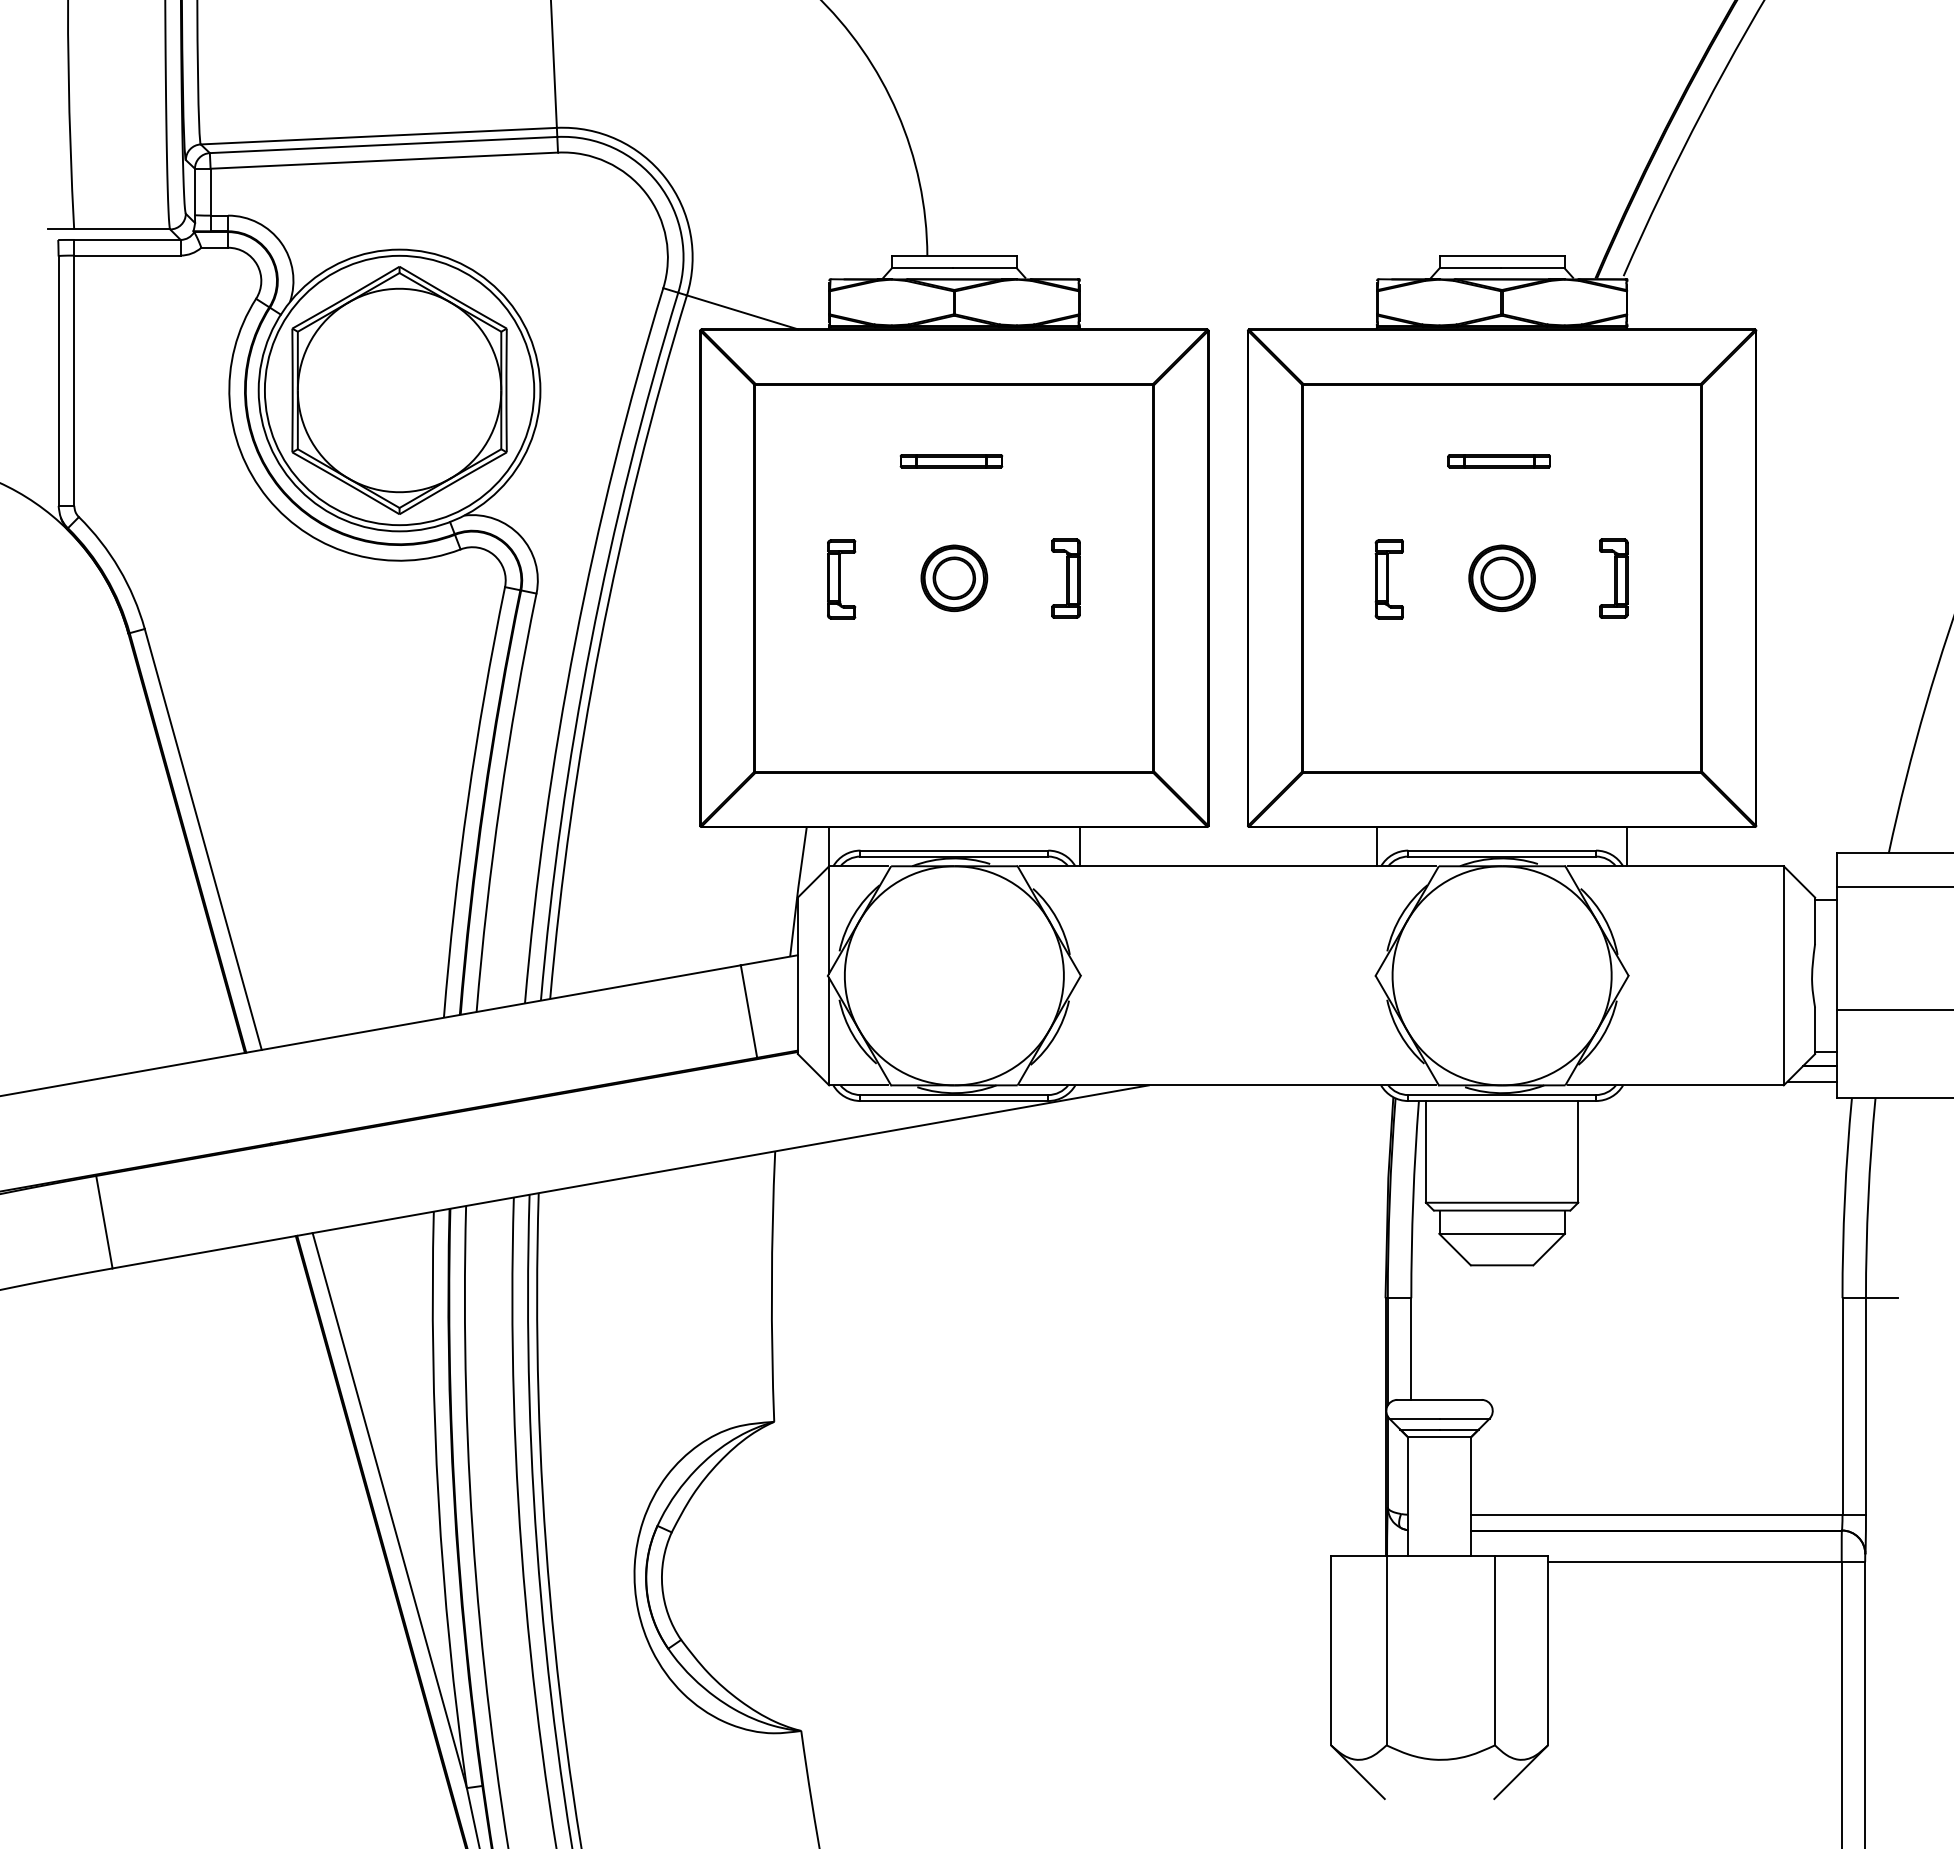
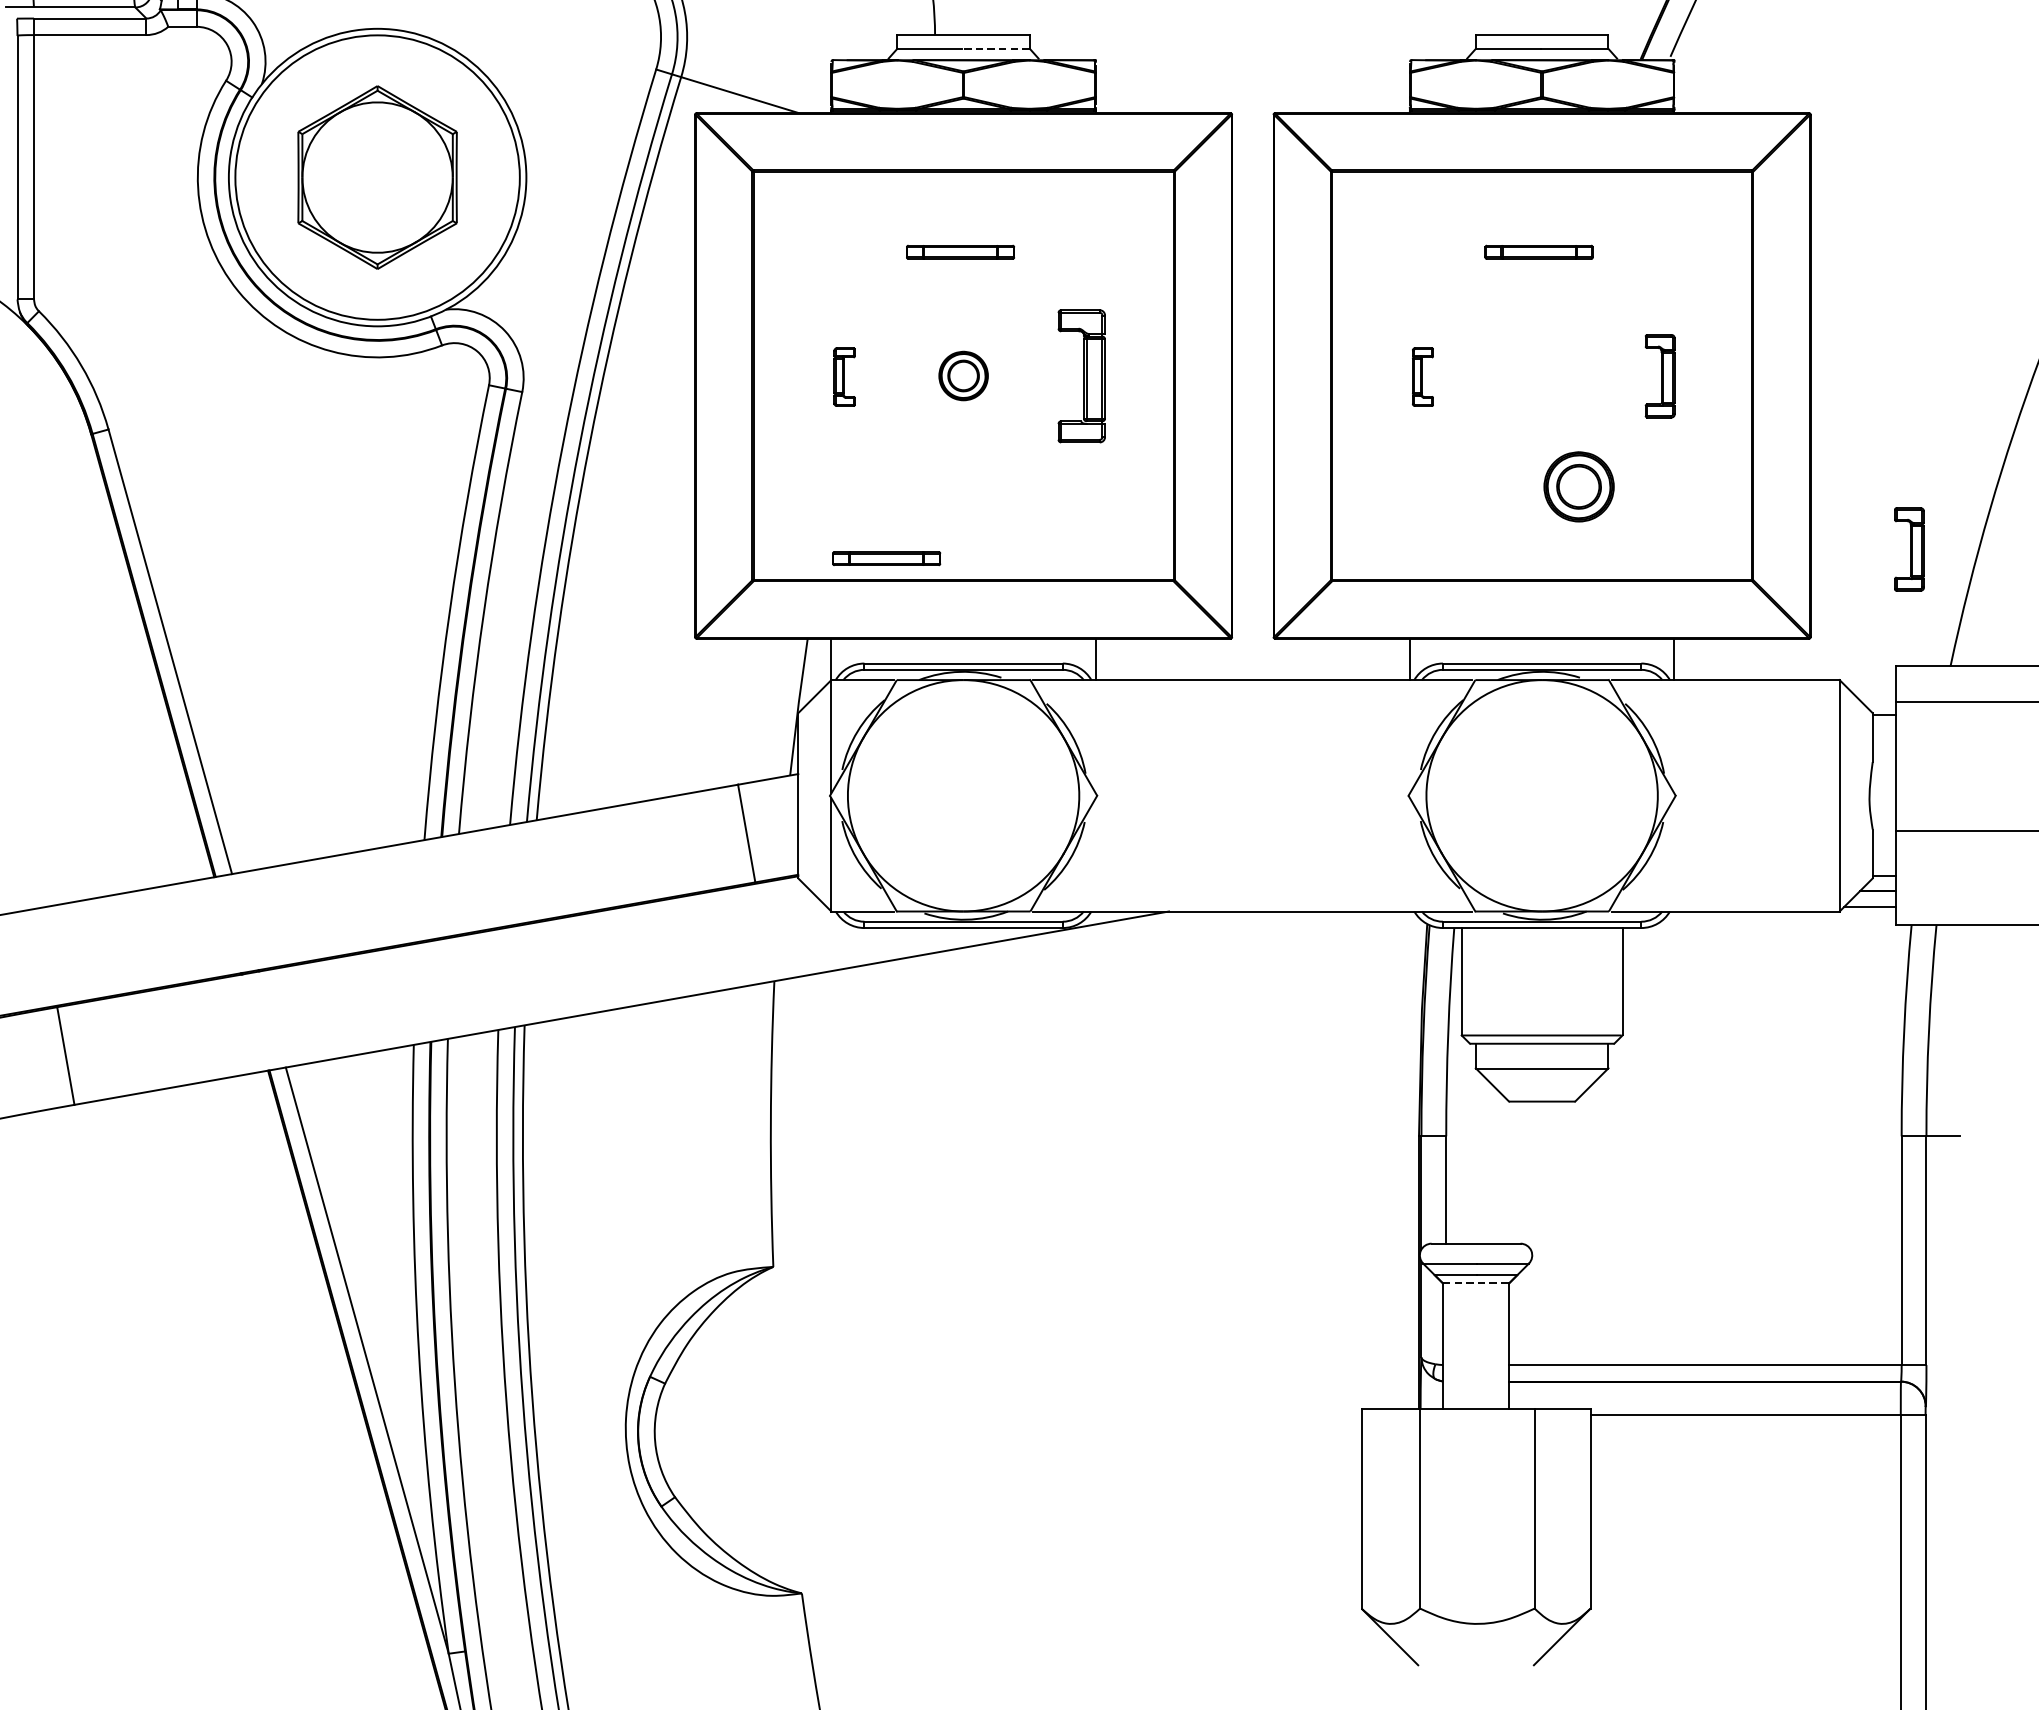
line: (984, 268) -> (995, 48), solid -> dashed
part: (399, 390) -> (377, 177), size x0.7
part: (1501, 577) -> (1578, 485), moved
part: (954, 578) -> (963, 376), size x0.7
part: (1065, 578) -> (1080, 376), size x1.6
part: (841, 579) -> (844, 377), size x0.7
part: (1388, 579) -> (1422, 377), size x0.7
part: (1849, 742) -> (1909, 549), added
part: (881, 751) -> (886, 558), added
line: (1440, 1437) -> (1477, 1283), solid -> dashed

